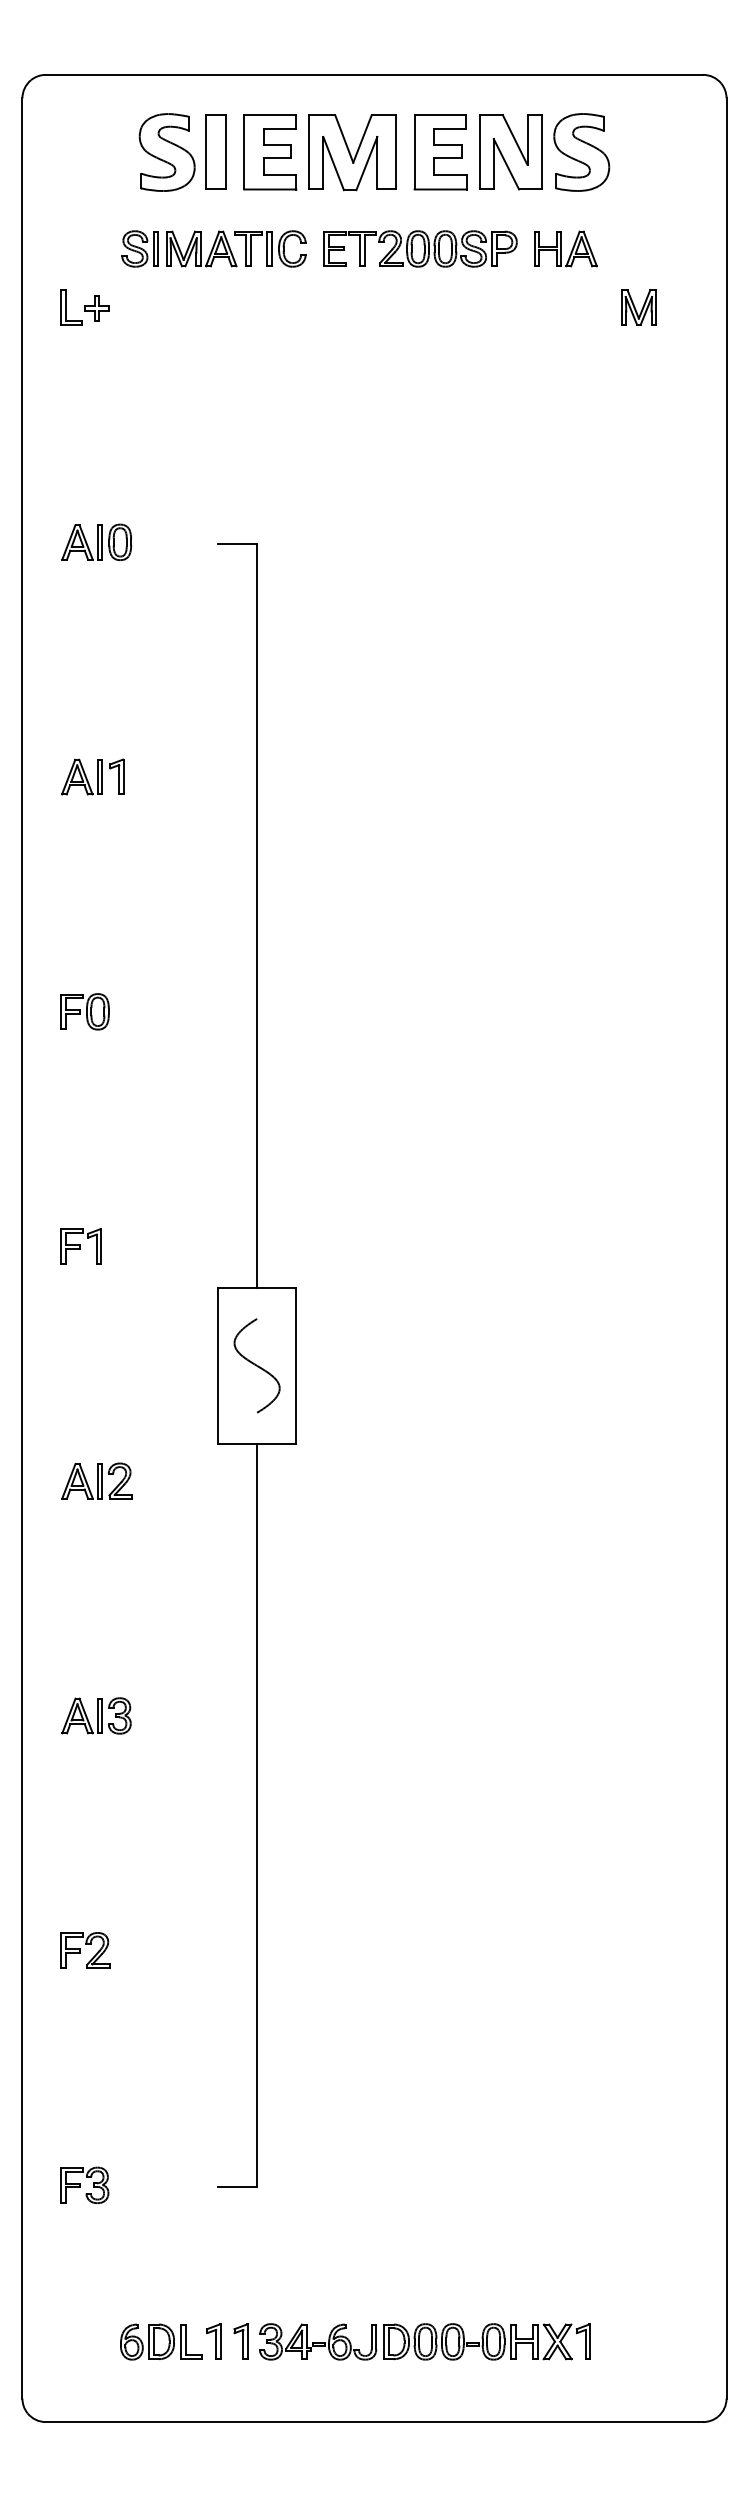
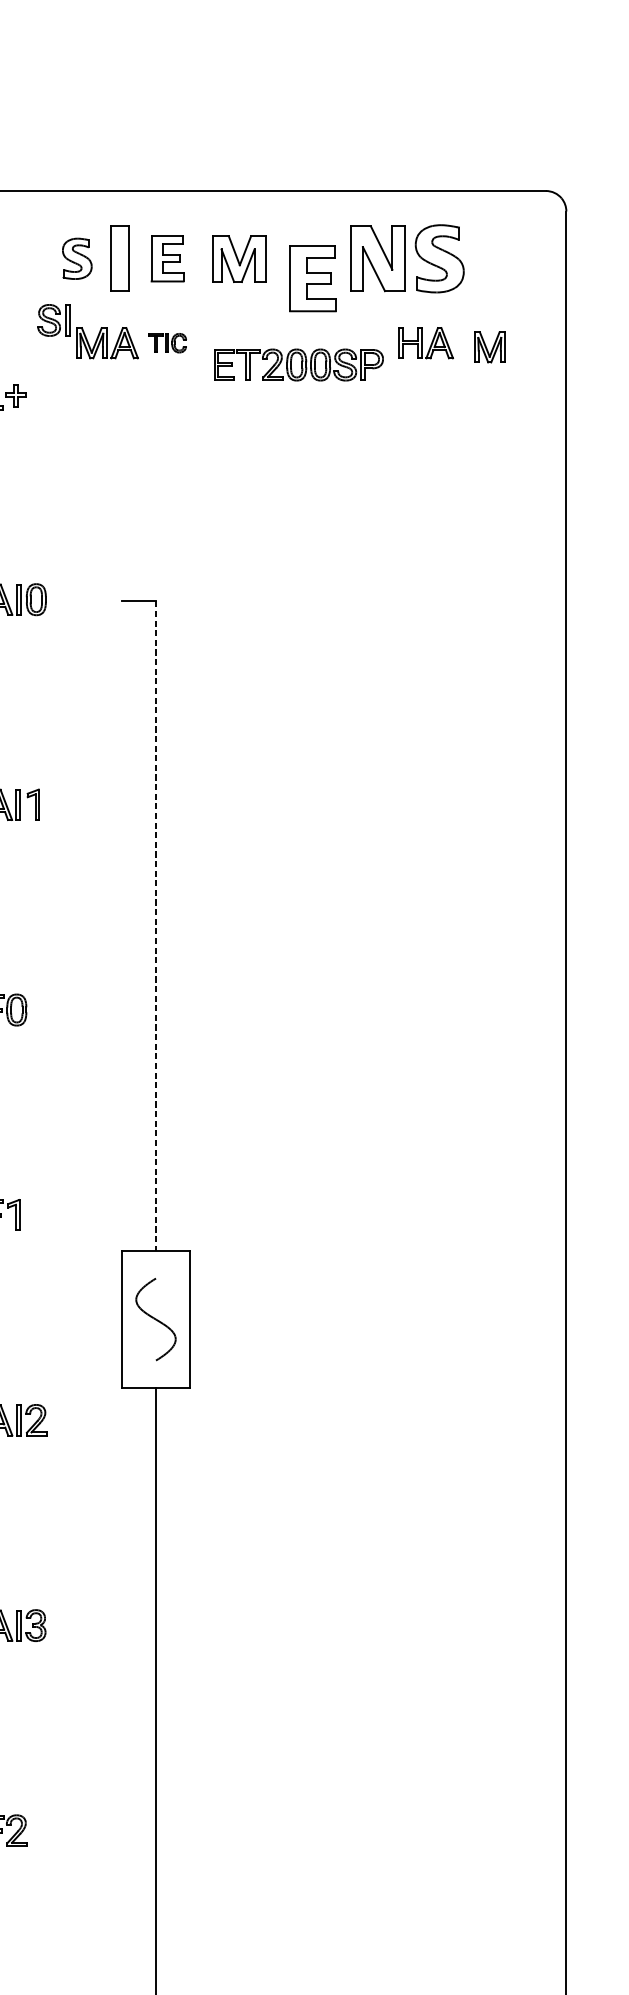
part: (166, 152) -> (76, 258), size x0.6
part: (270, 152) -> (167, 258), size x0.7
part: (352, 152) -> (239, 258), size x0.7
part: (440, 152) -> (312, 278), moved
part: (139, 248) -> (53, 320), moved
part: (270, 248) -> (167, 342), size x0.6
part: (420, 248) -> (298, 364), moved
part: (638, 307) -> (489, 347), moved
line: (257, 915) -> (156, 925), solid -> dashed

